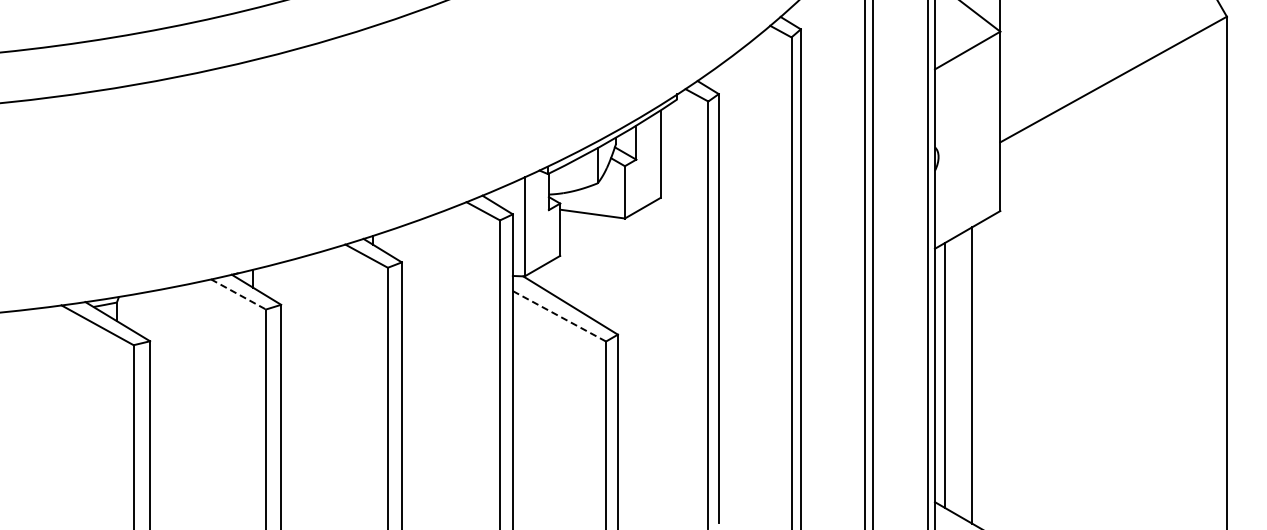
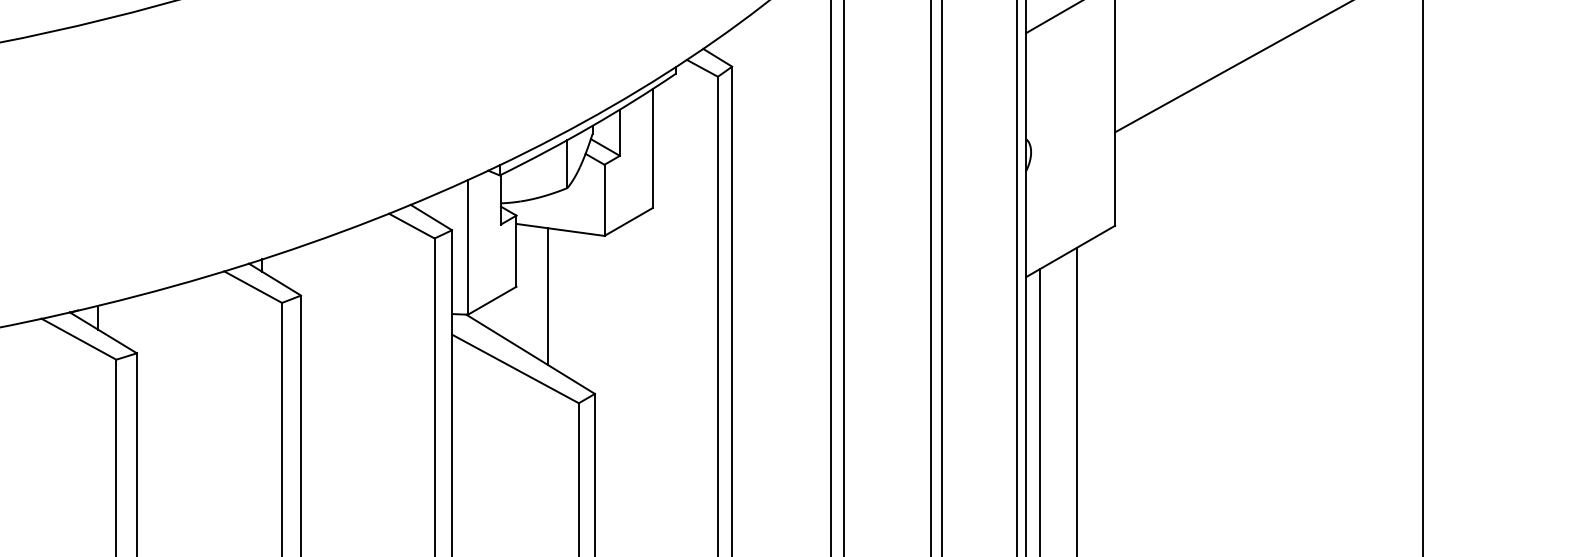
line: (583, 262) -> (548, 295), added
line: (238, 294) -> (78, 339), dashed -> solid
line: (559, 316) -> (515, 369), dashed -> solid

